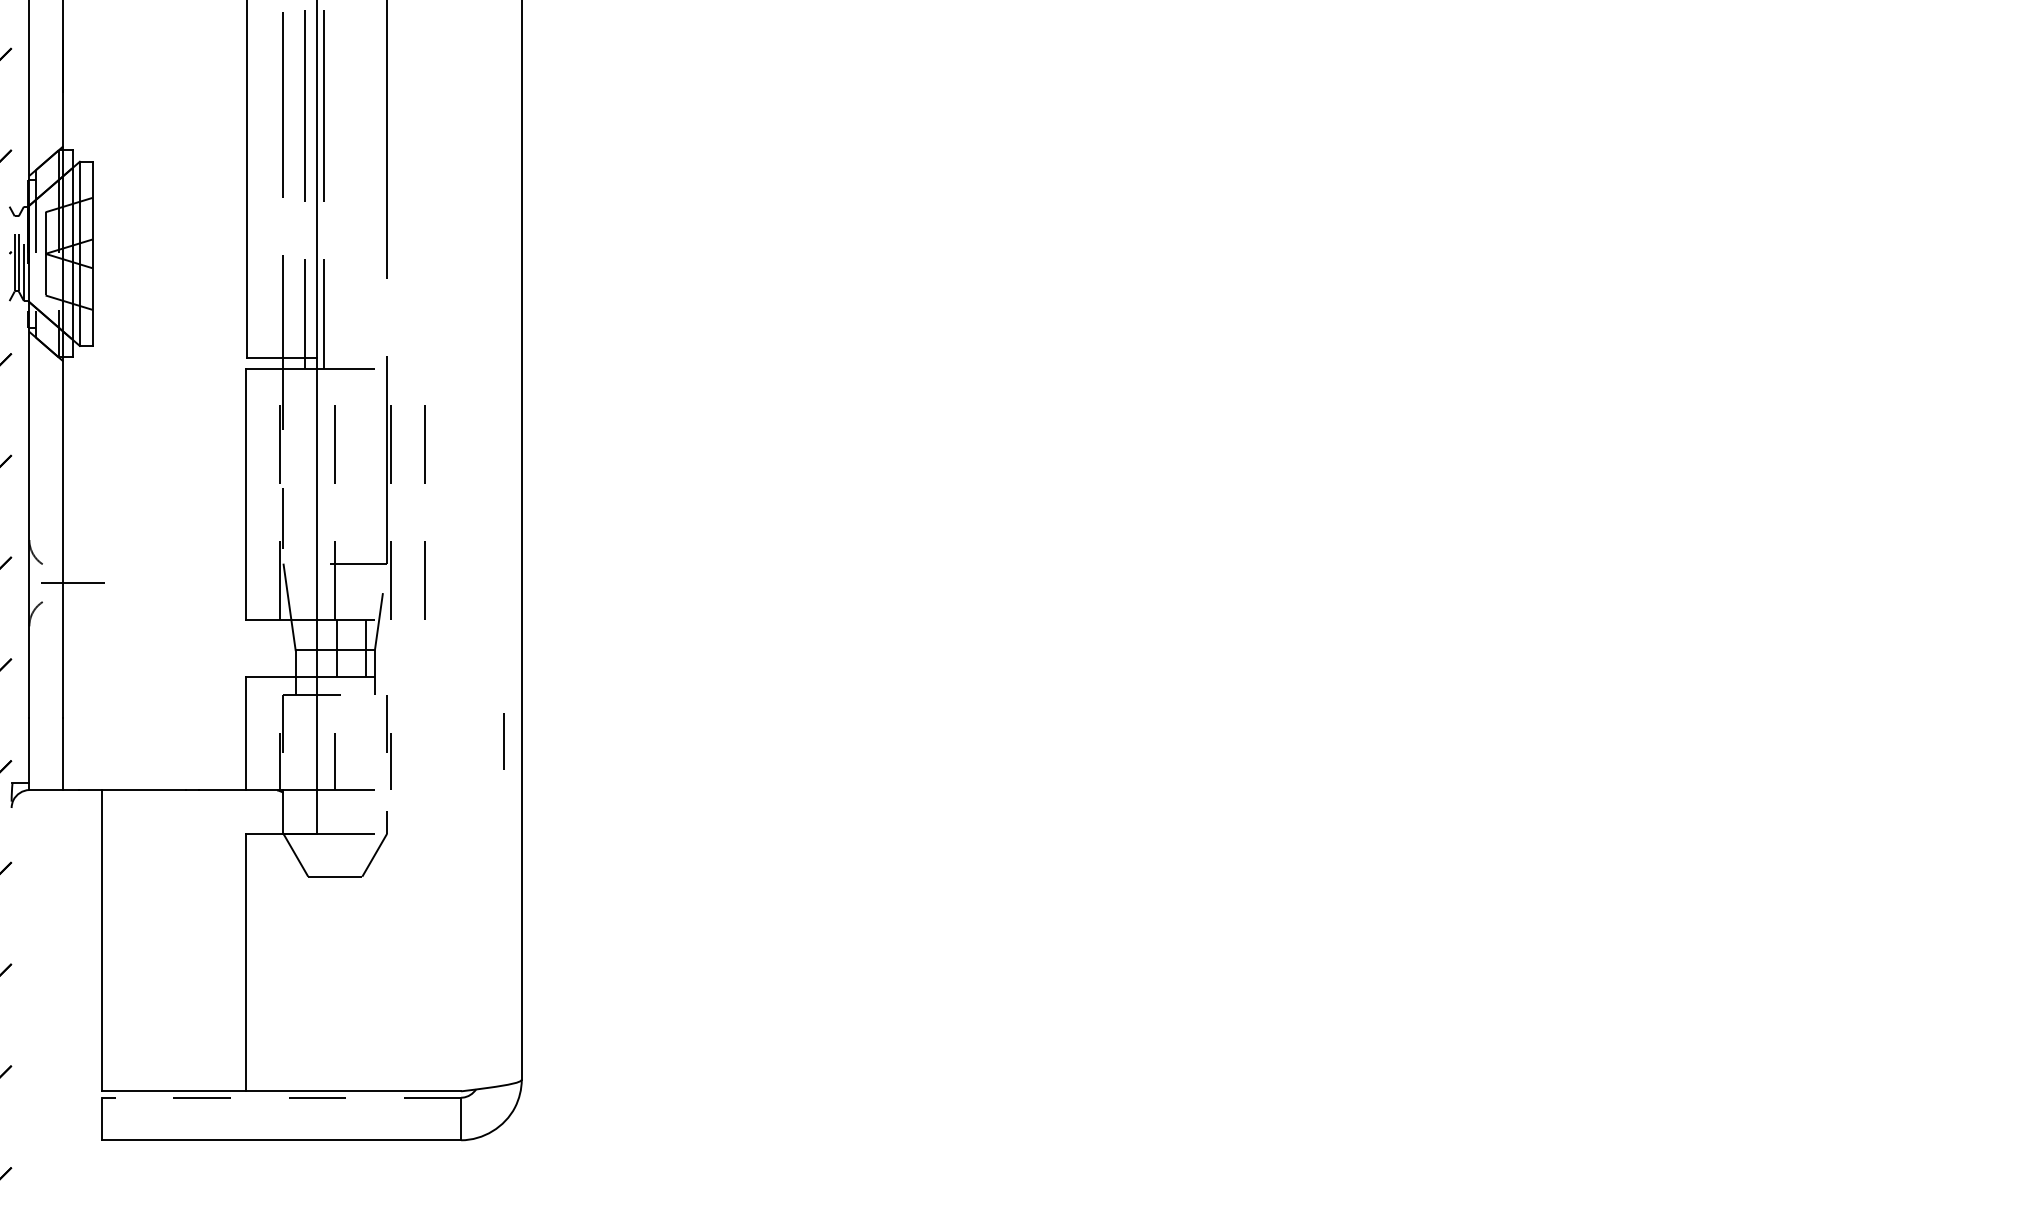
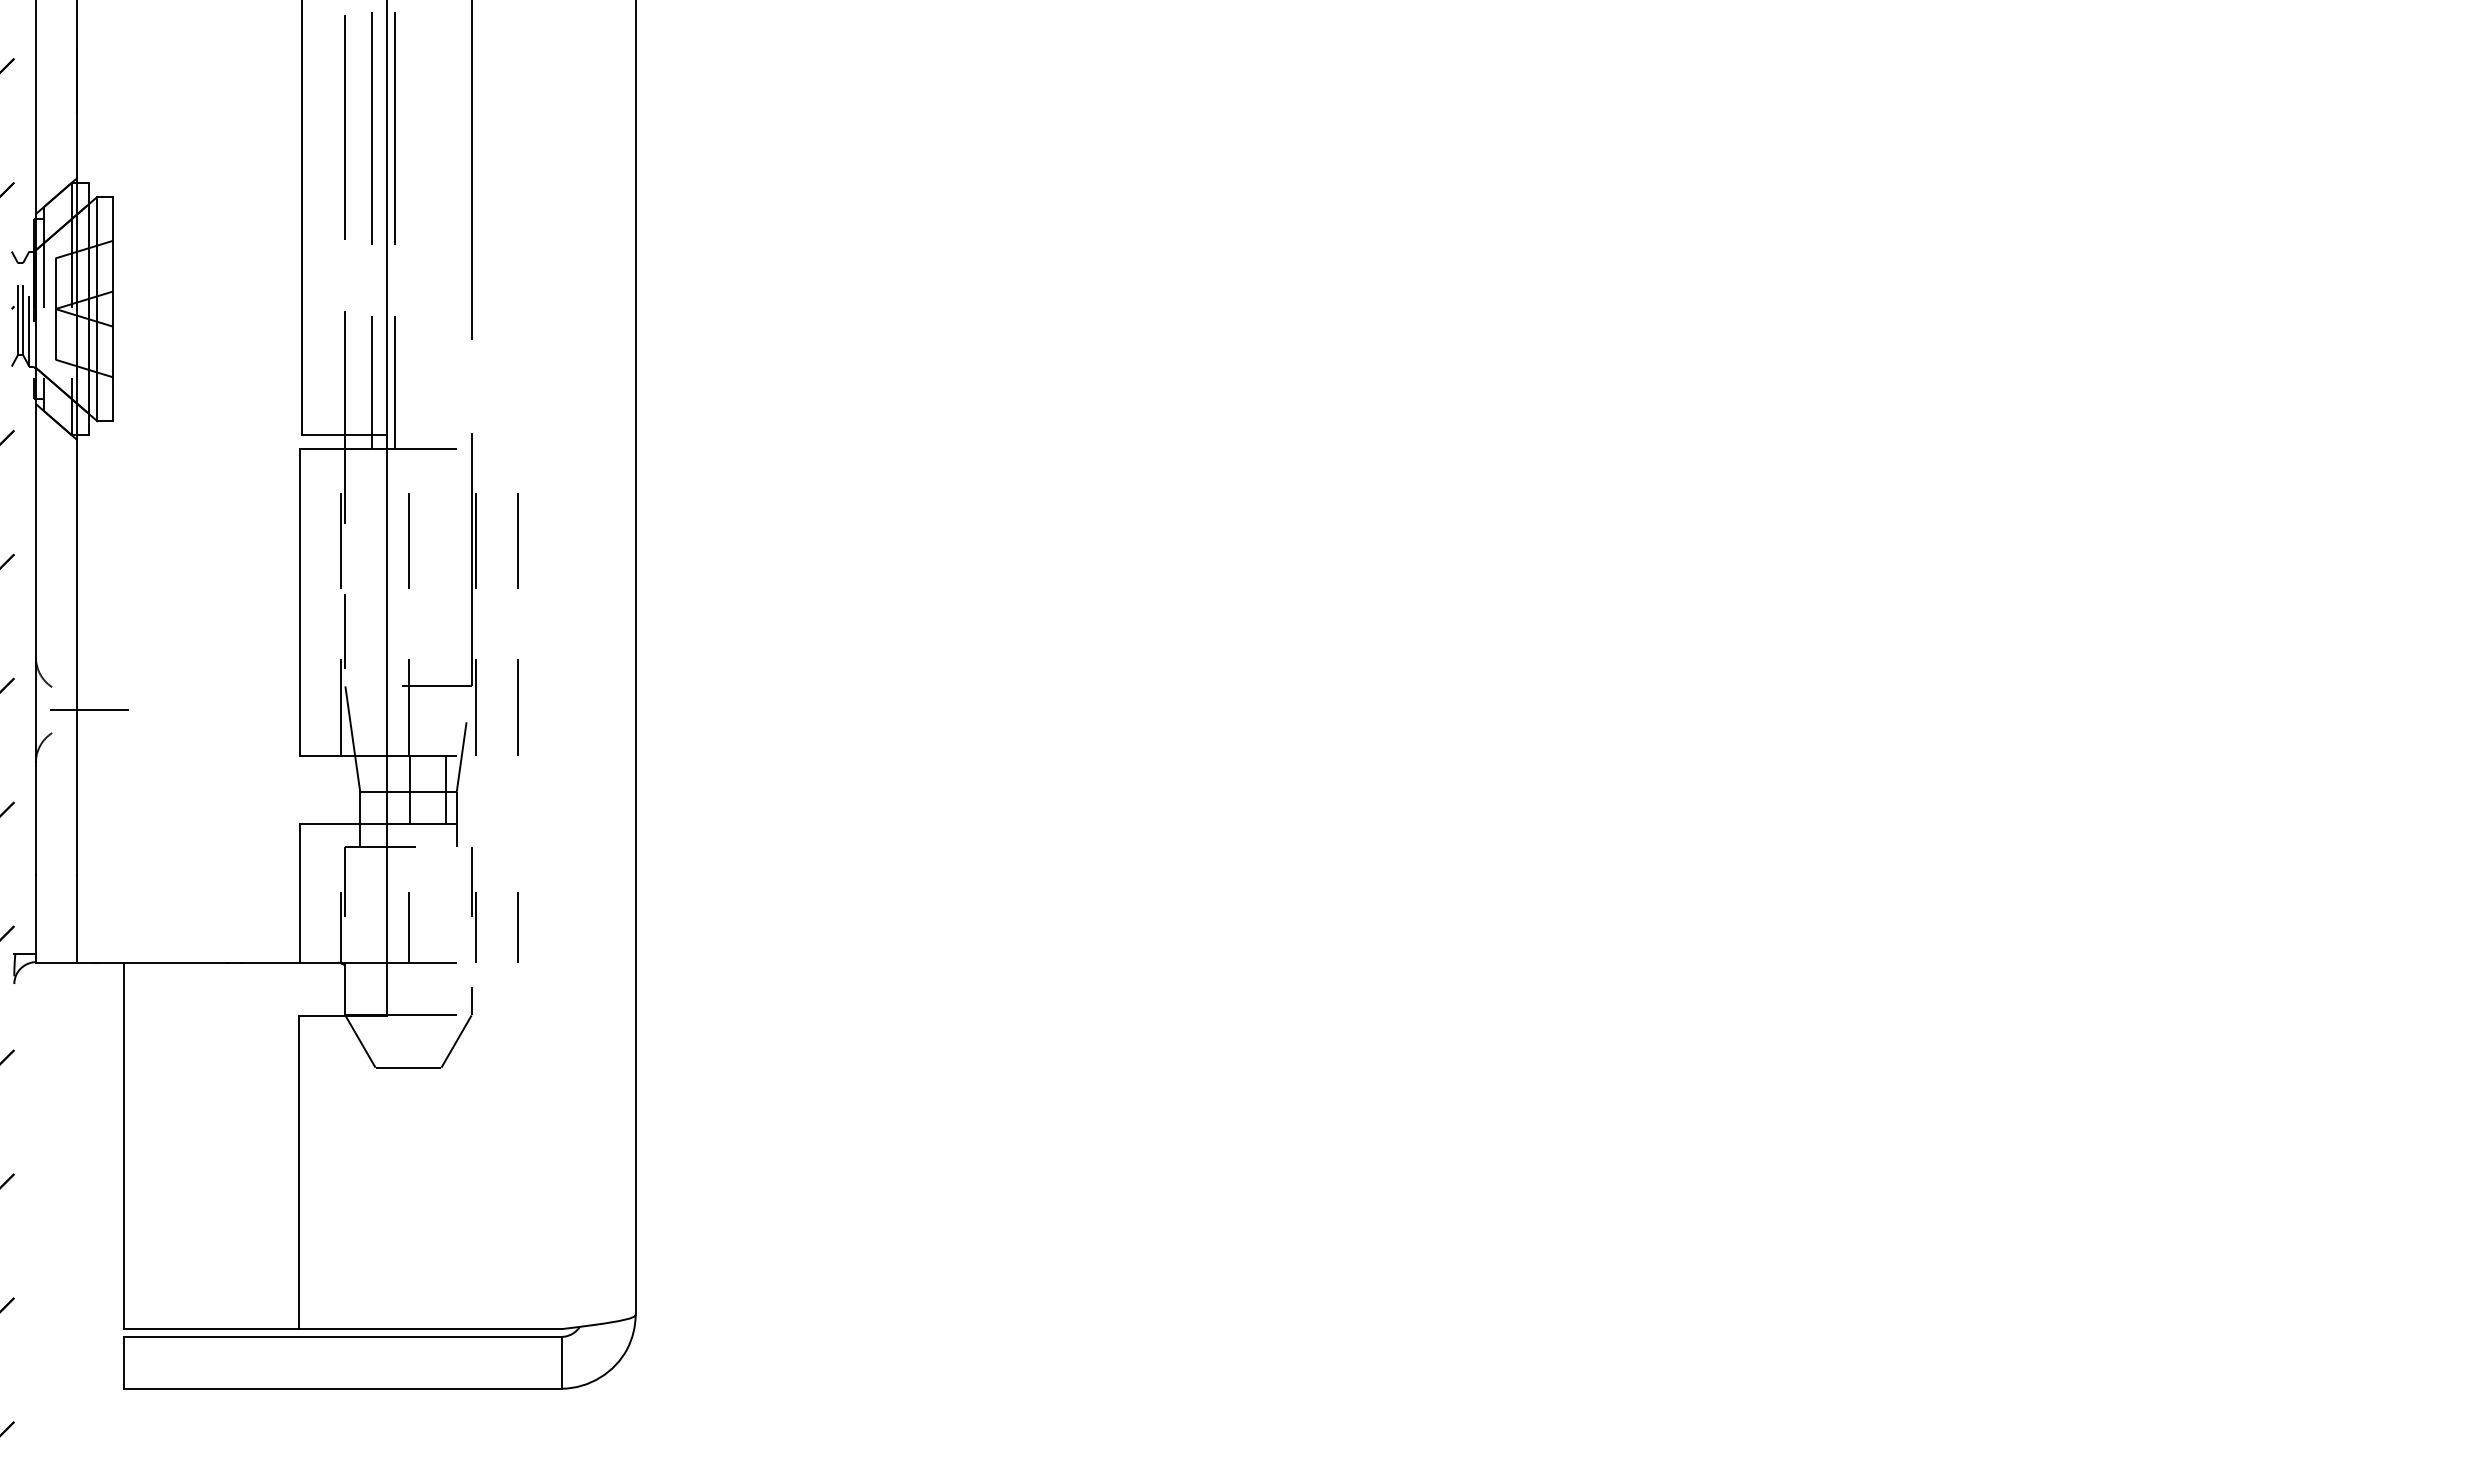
line: (503, 741) -> (517, 927), moved
line: (281, 1097) -> (342, 1336), dashed -> solid

